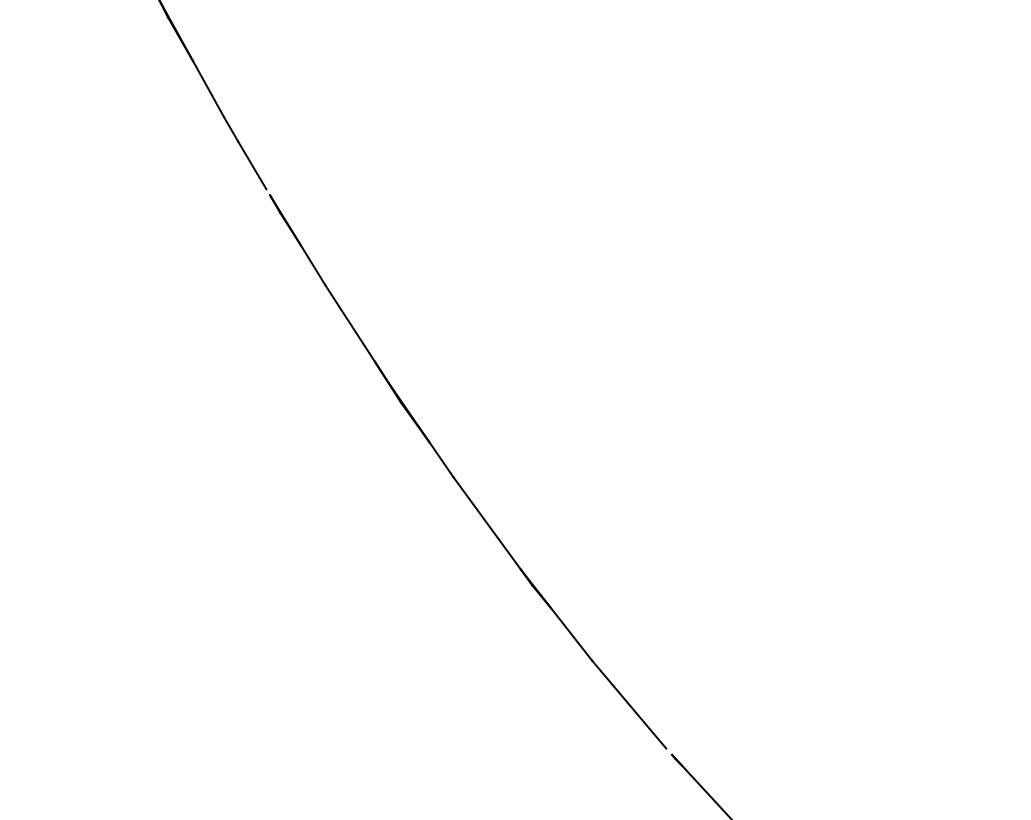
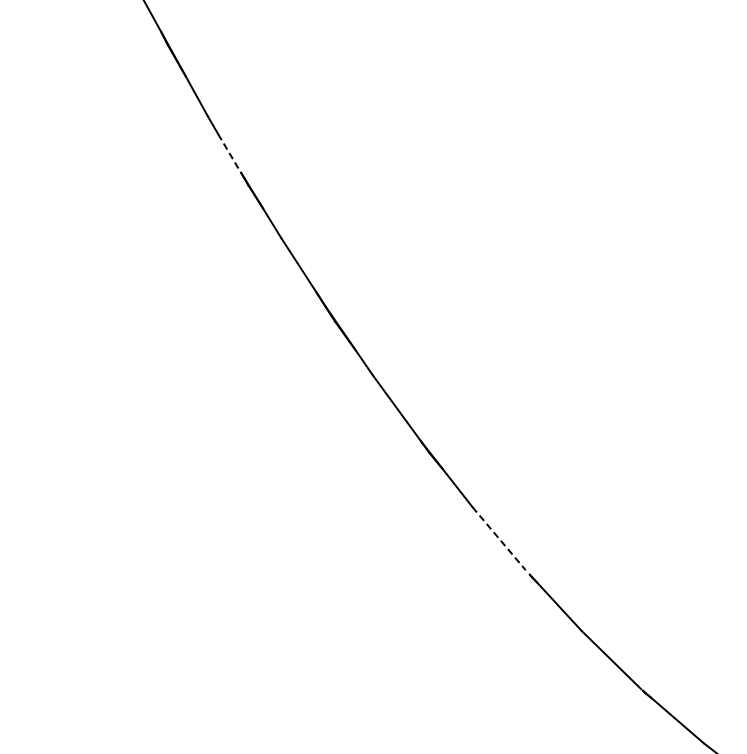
line: (252, 165) -> (228, 151), solid -> dashed
line: (629, 705) -> (499, 539), solid -> dashed

